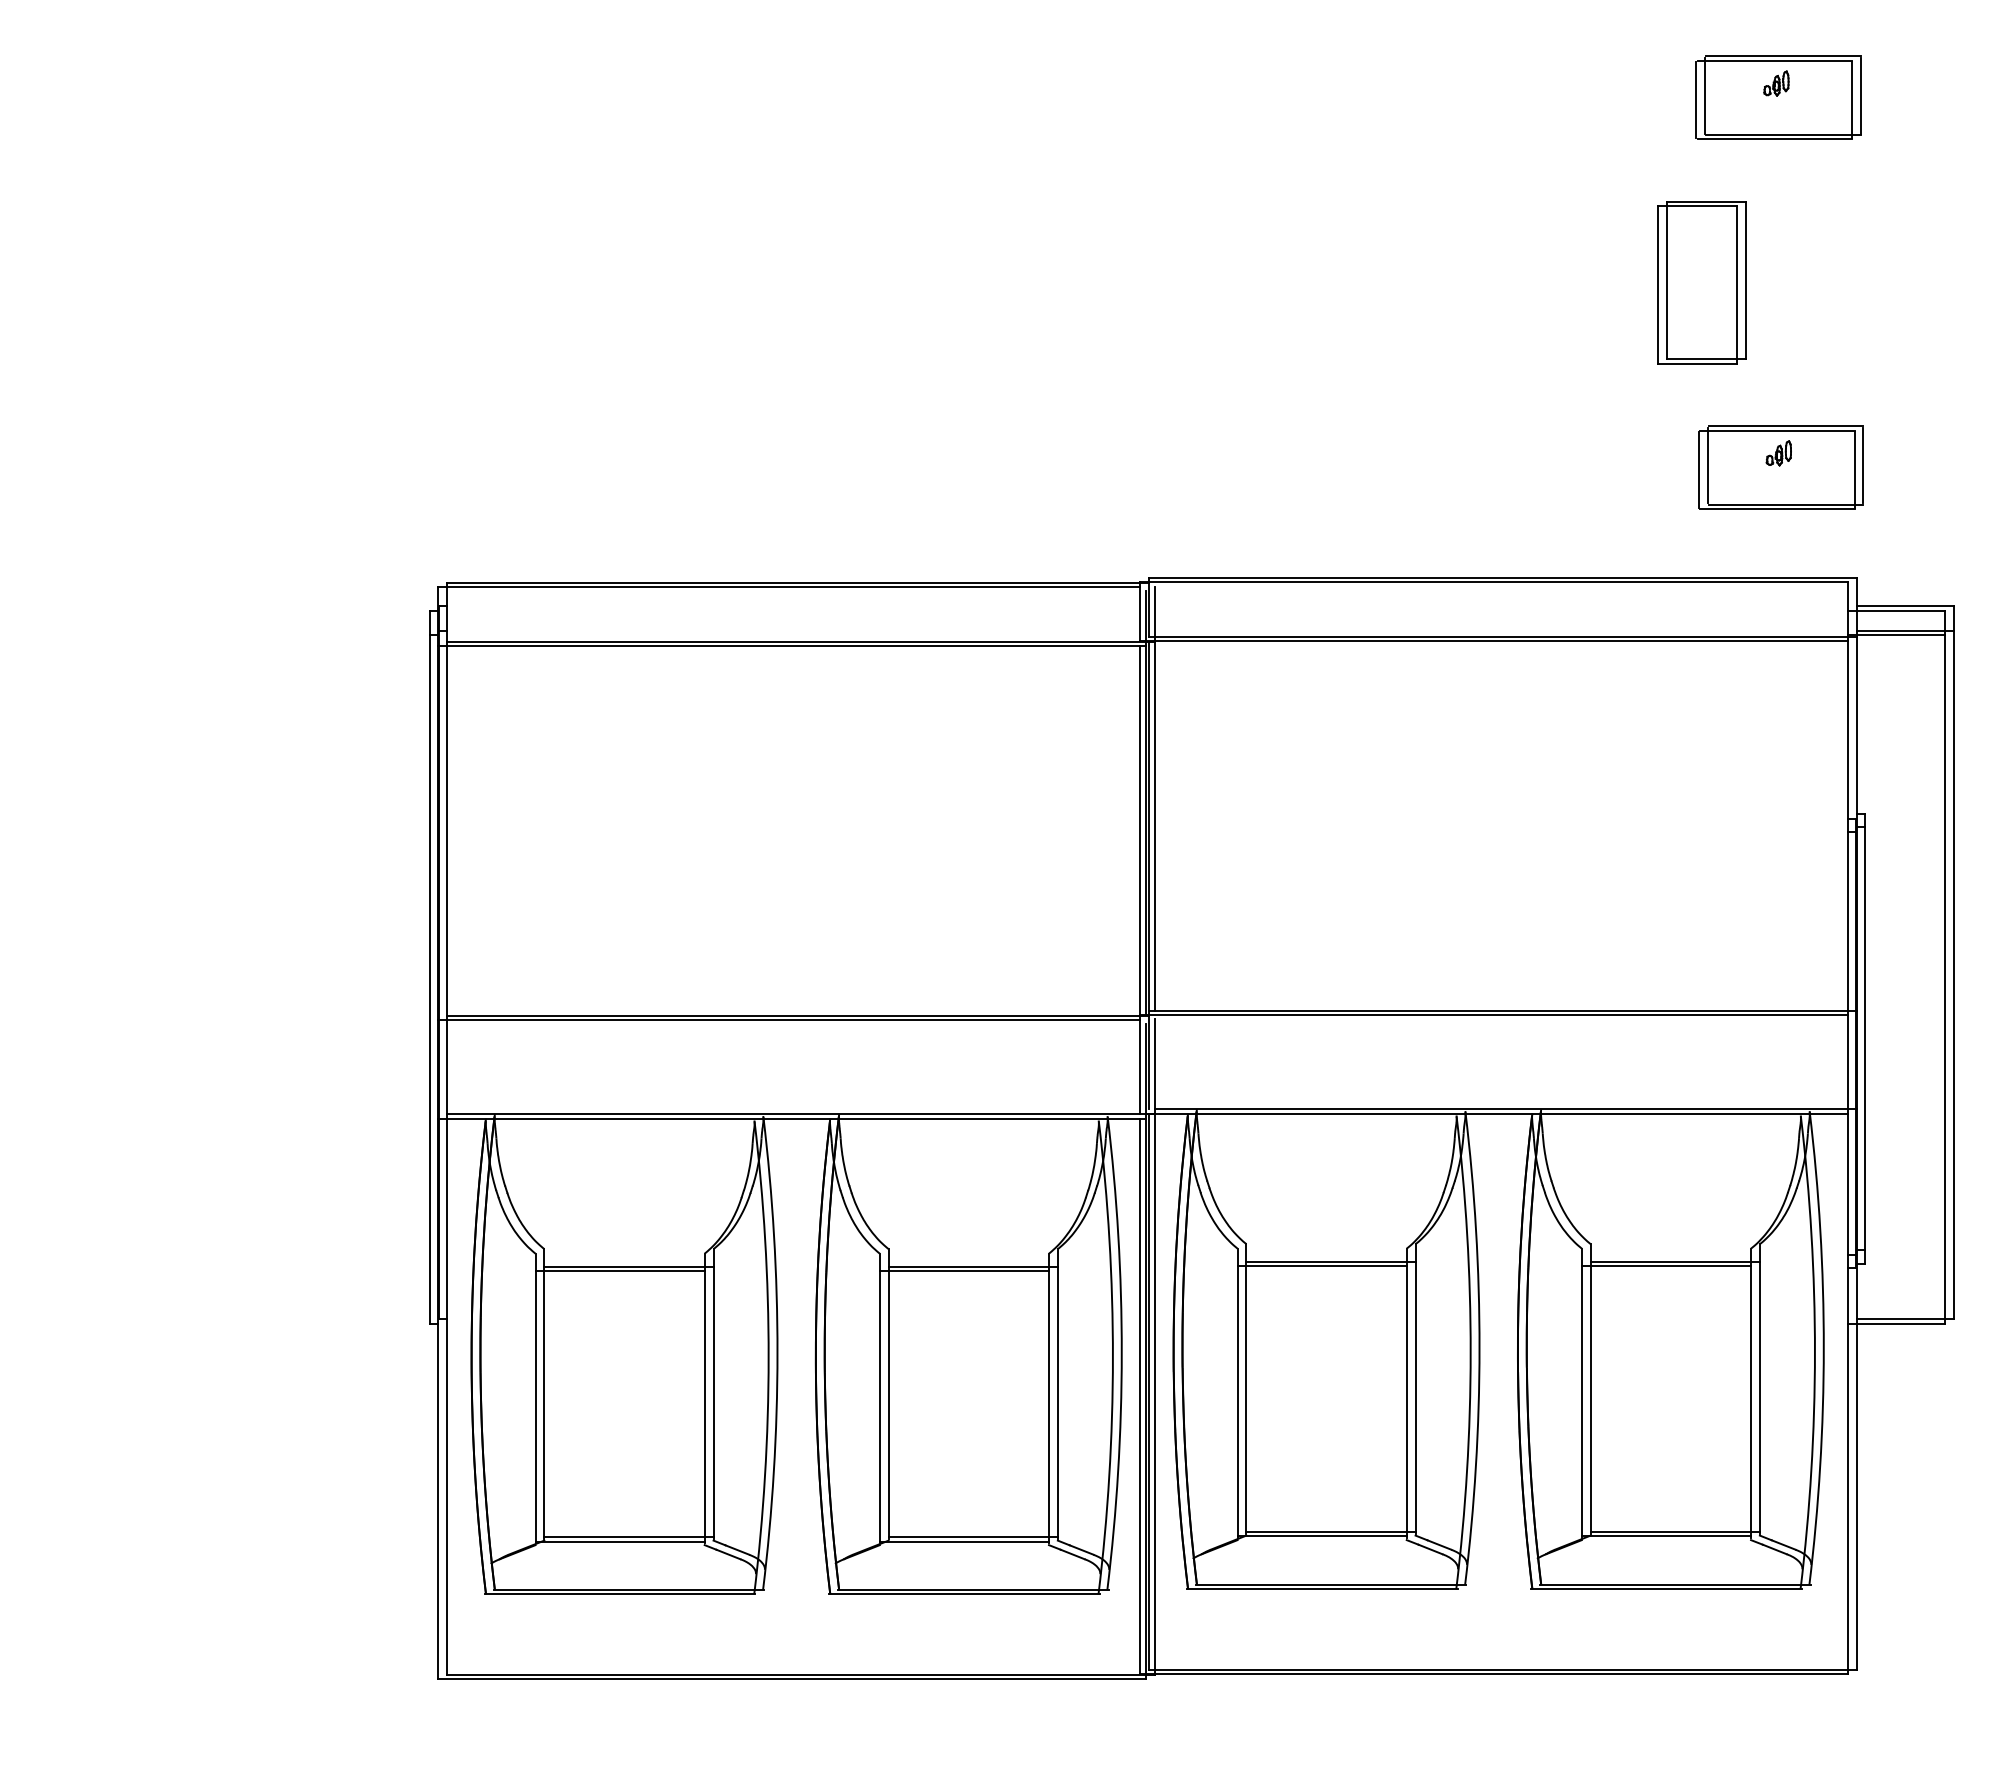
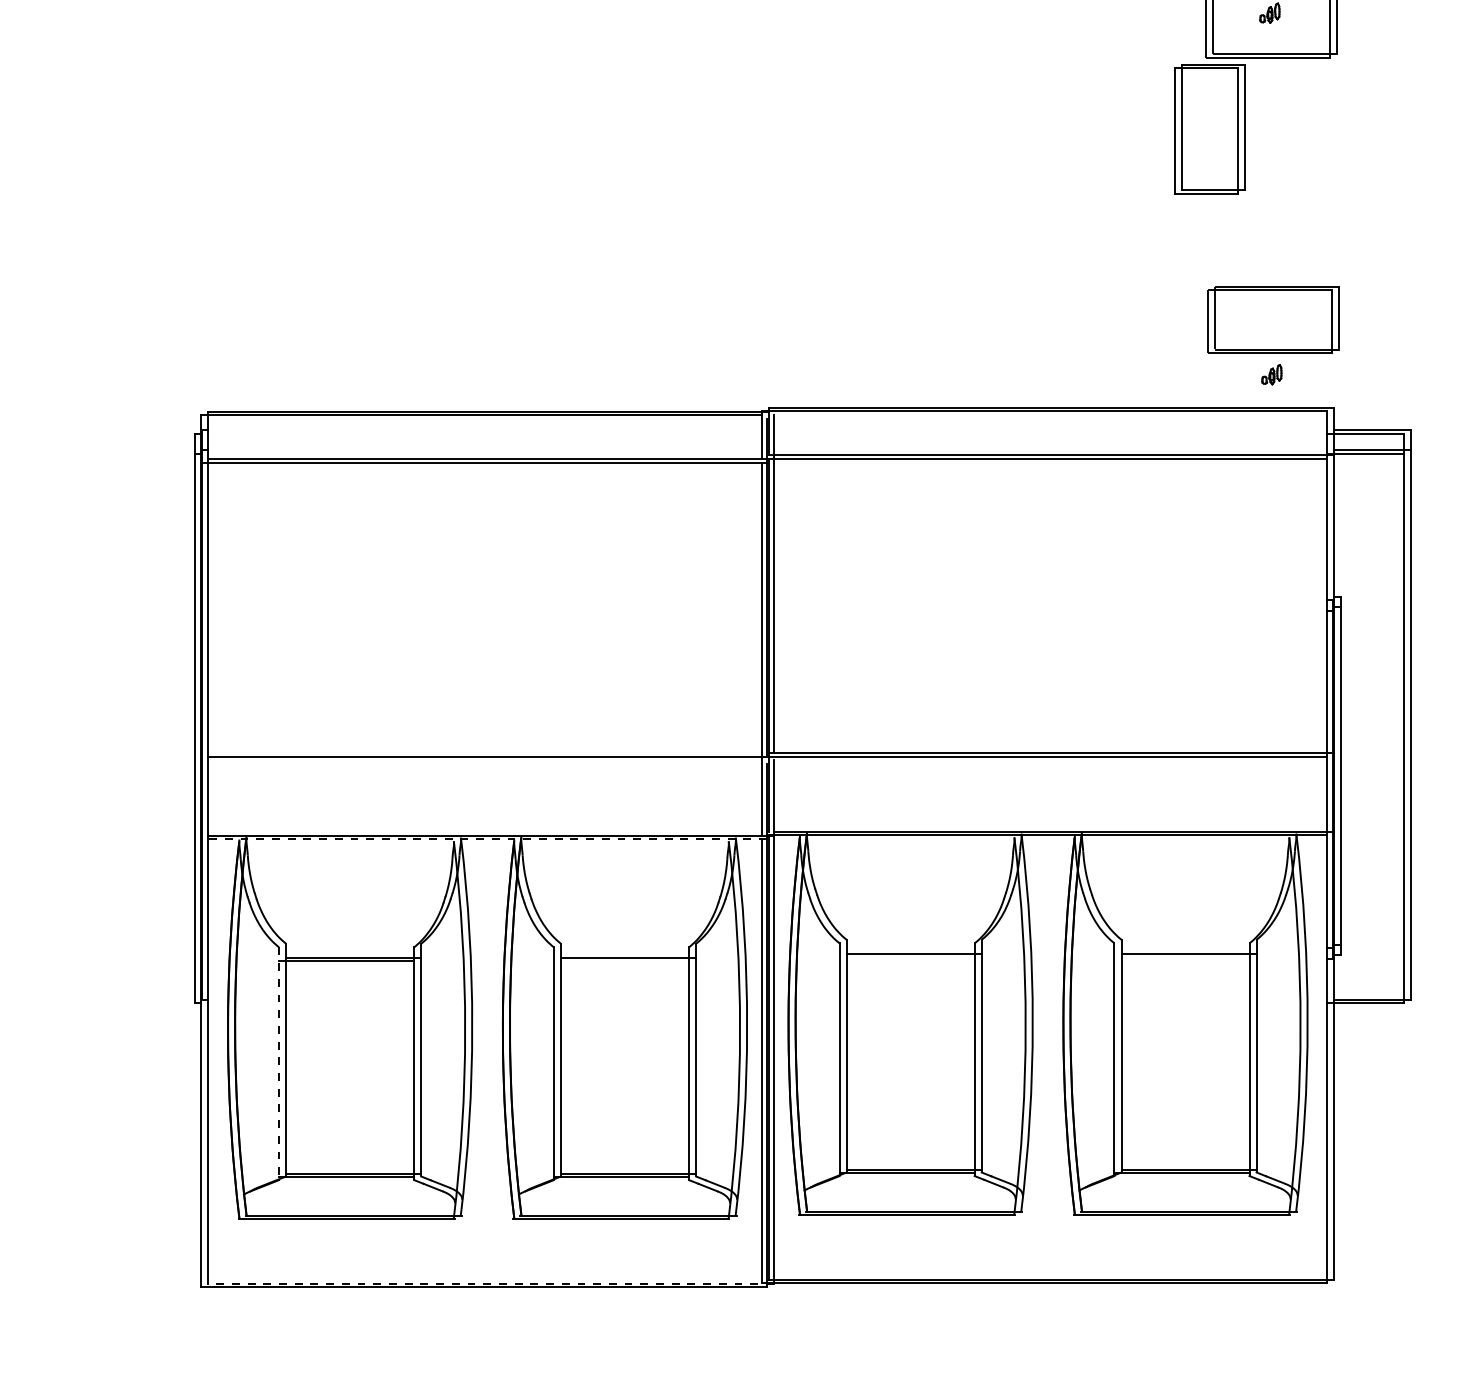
part: (1701, 282) -> (1209, 128), moved
part: (1778, 453) -> (1271, 374), moved
line: (789, 1020) -> (481, 761), removed
line: (791, 1118) -> (483, 839), solid -> dashed
line: (1321, 1265) -> (906, 956), removed
line: (1666, 1265) -> (1182, 956), removed
line: (963, 1270) -> (620, 960), removed
line: (535, 1398) -> (279, 1063), solid -> dashed
line: (800, 1674) -> (490, 1283), solid -> dashed

